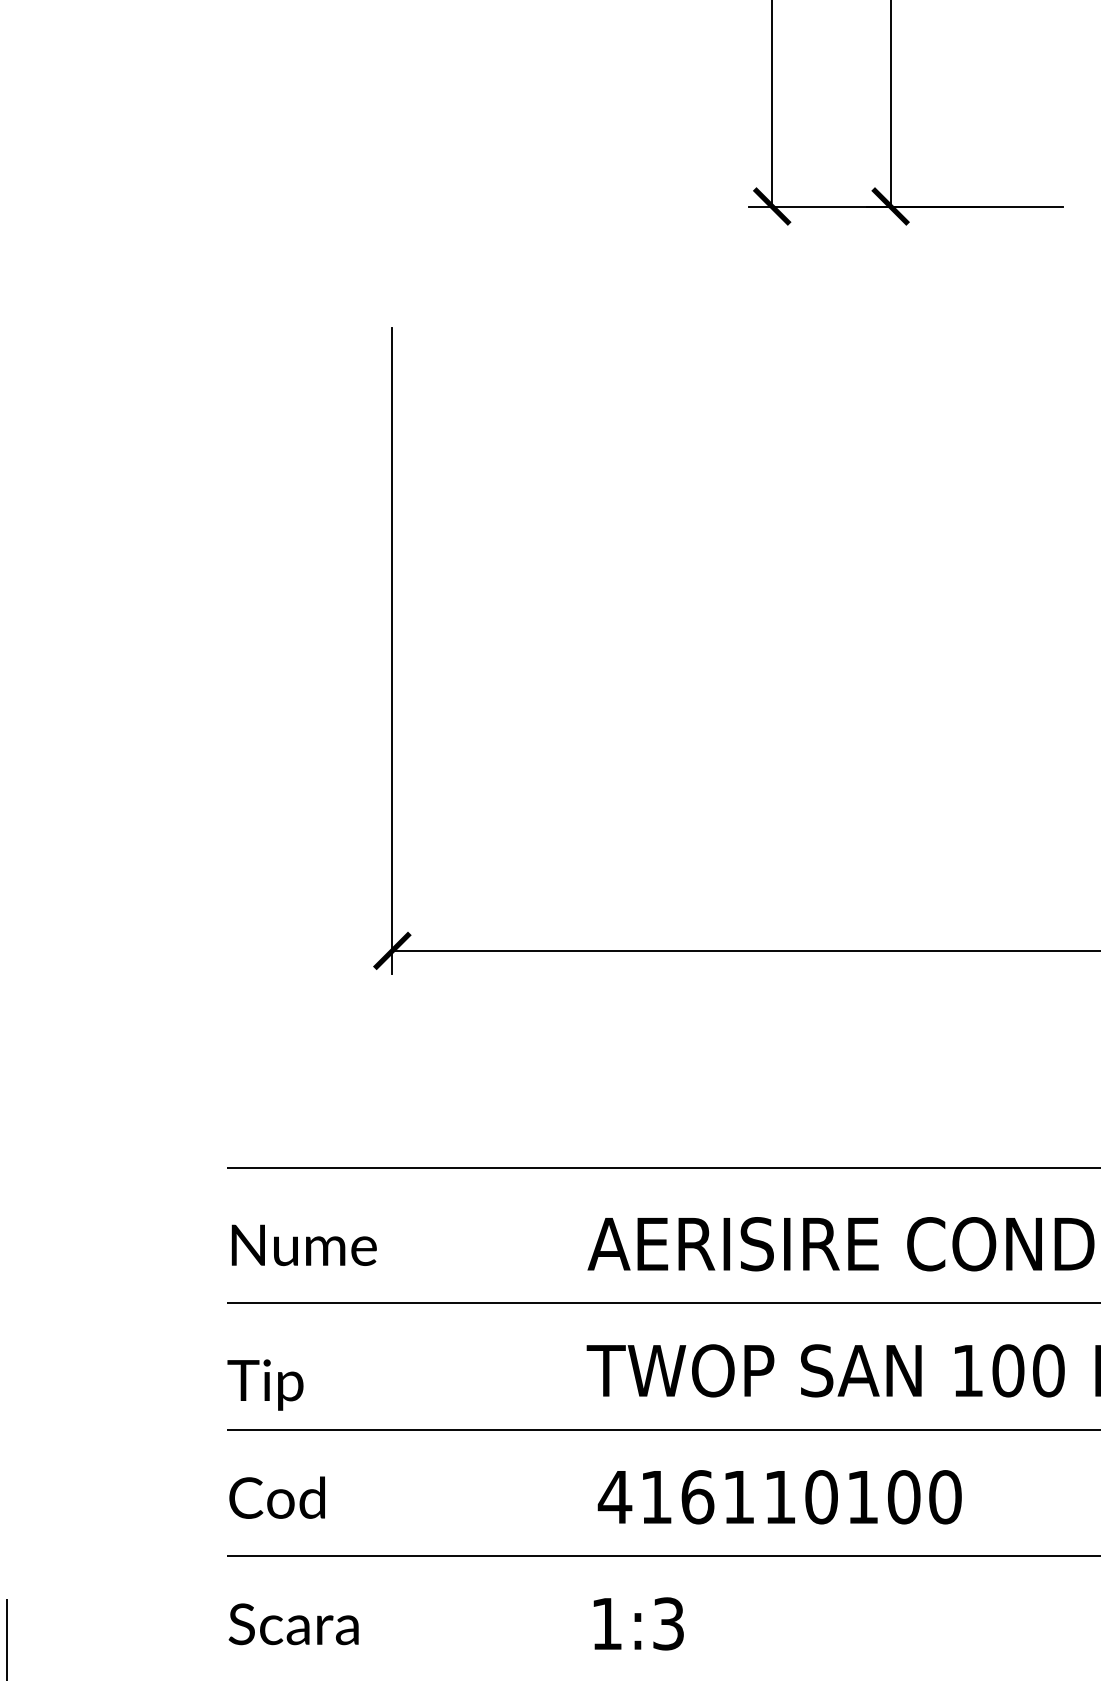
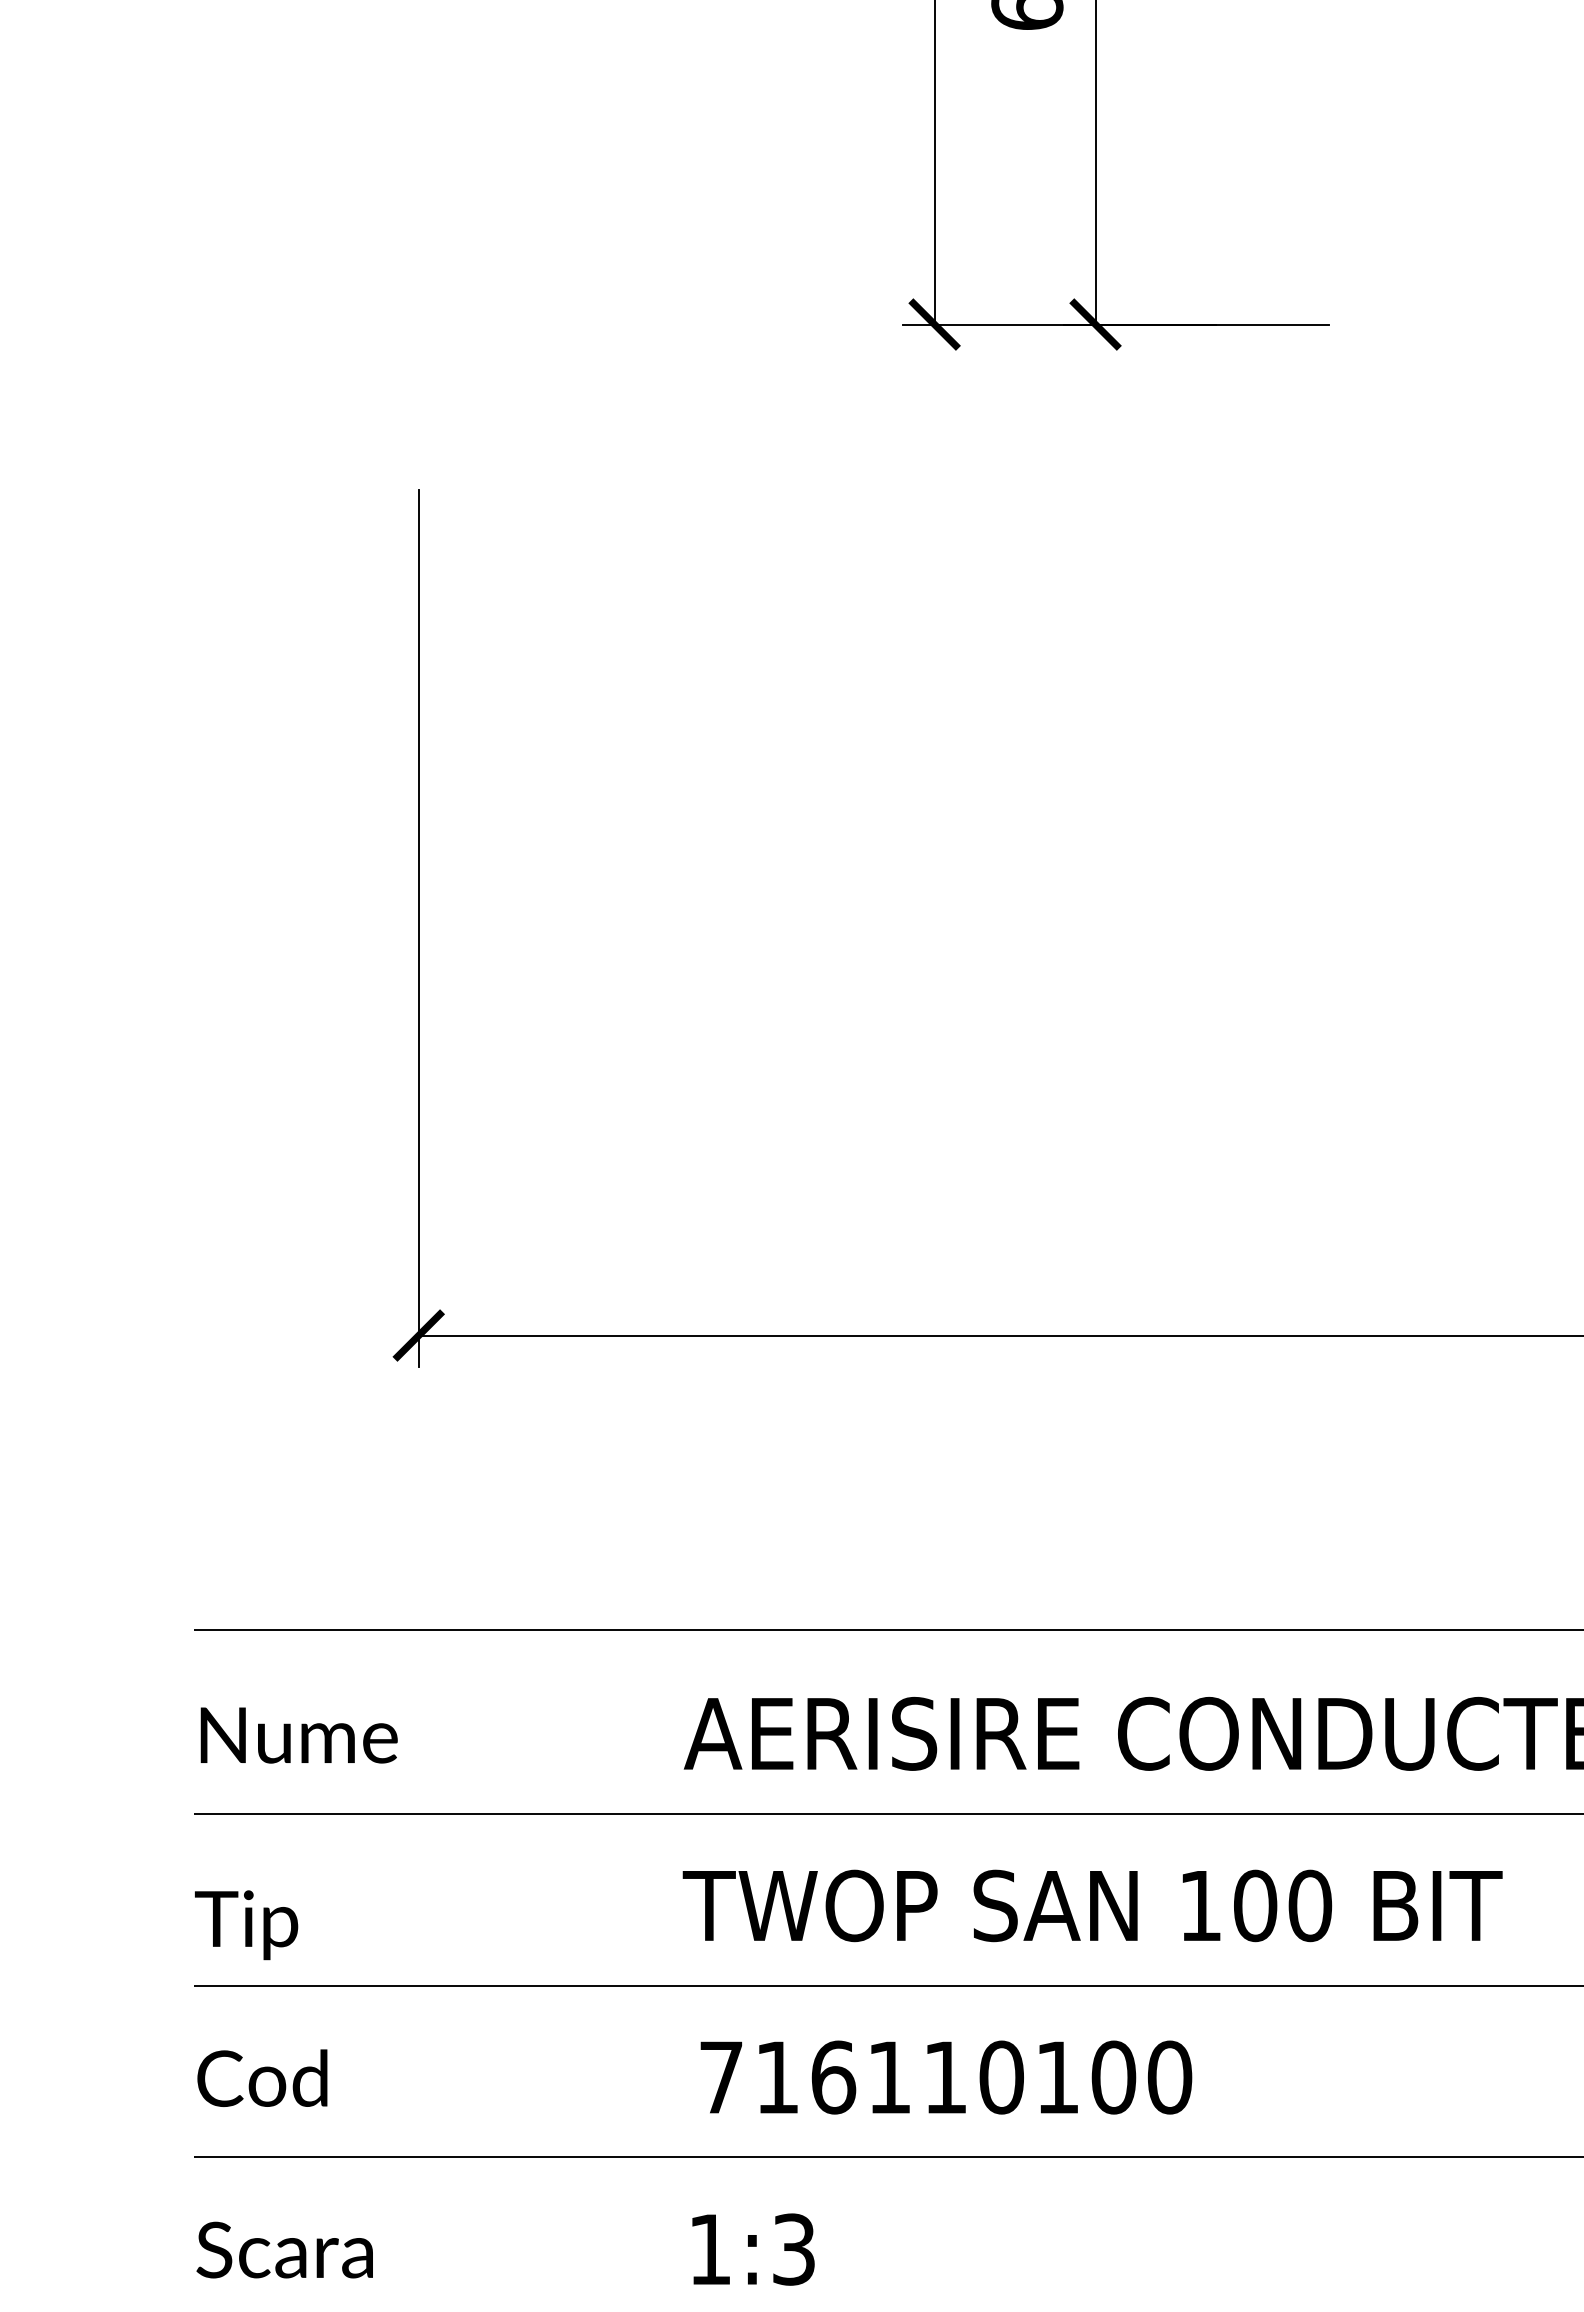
text: (614, 1497) -> (720, 2077), 416110100 -> 716110100

